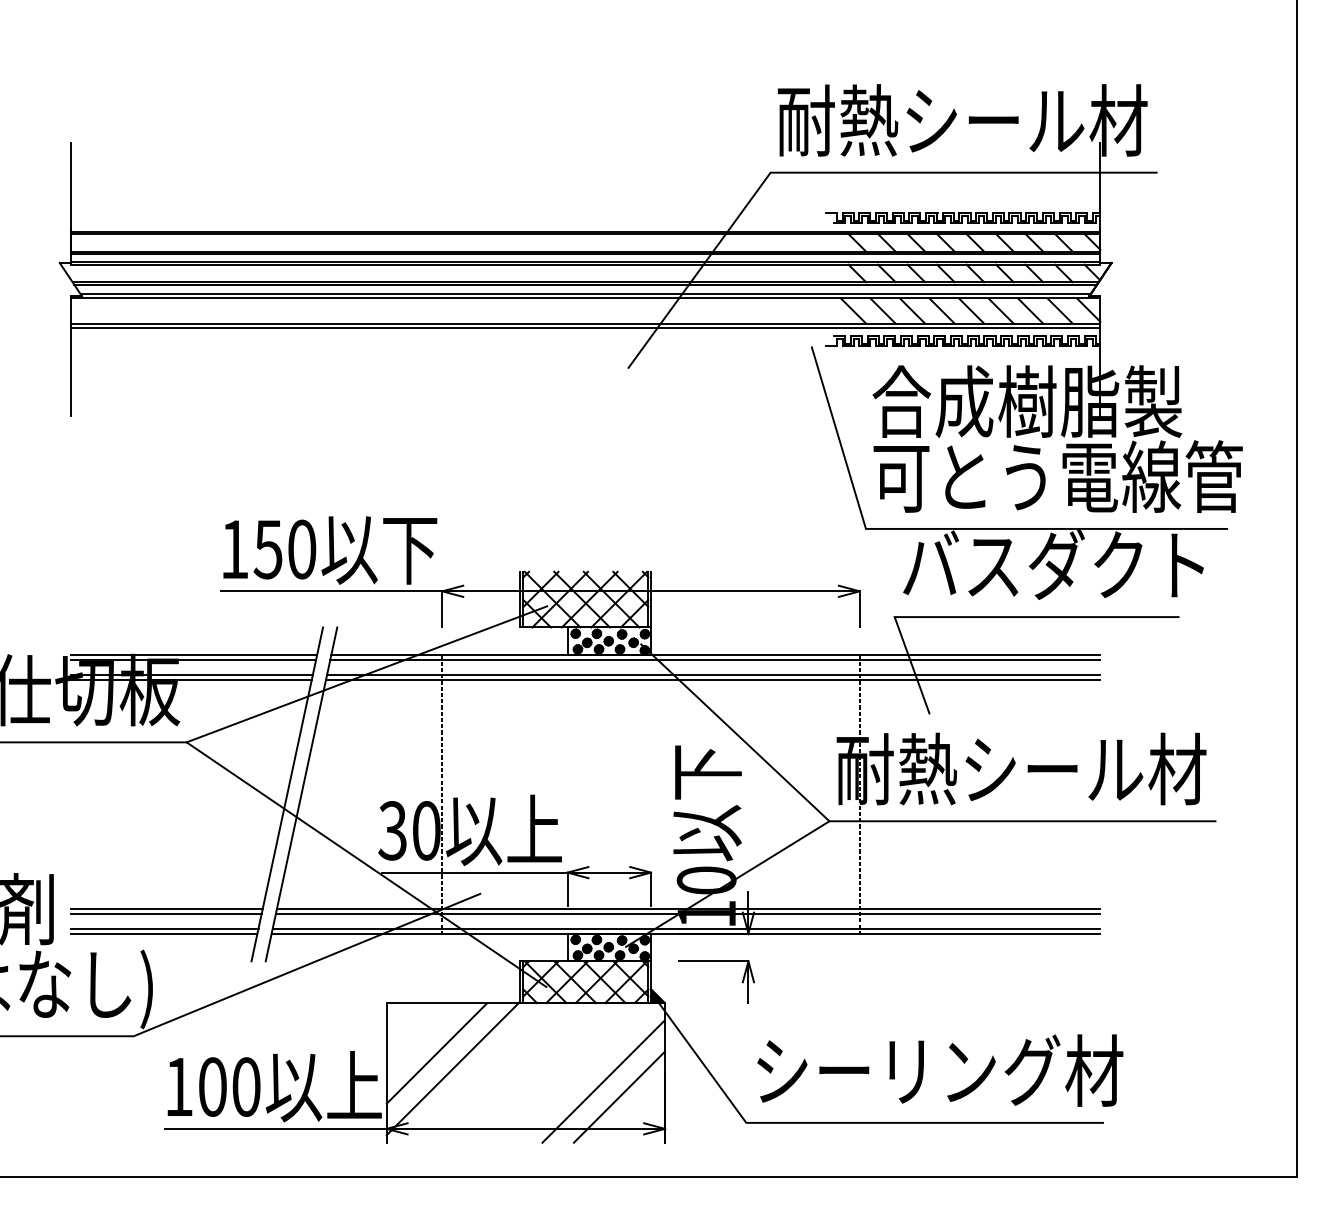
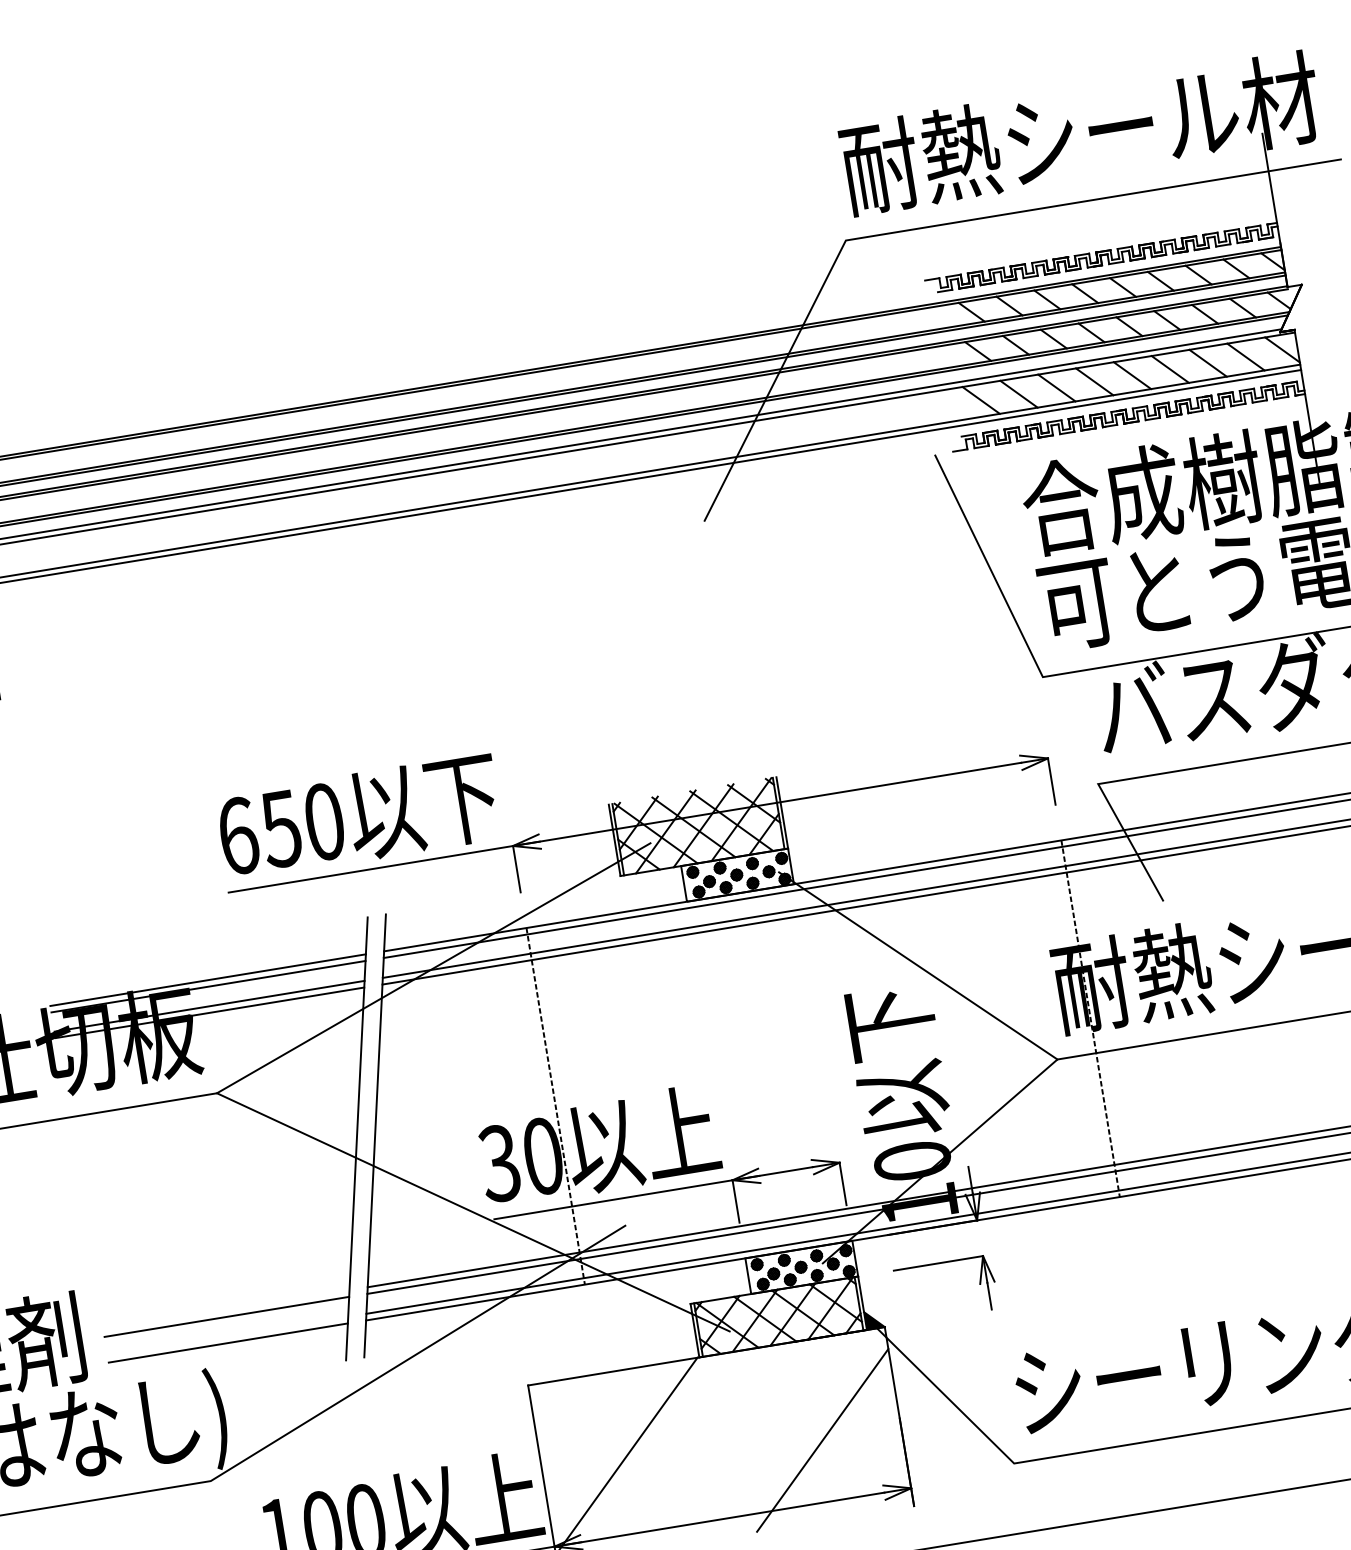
text: (235, 549) -> (239, 835), 150 -> 650
line: (166, 908) -> (226, 1310), removed
line: (164, 928) -> (227, 1336), removed
line: (436, 1053) -> (602, 1439), removed
line: (618, 1096) -> (844, 1456), removed

